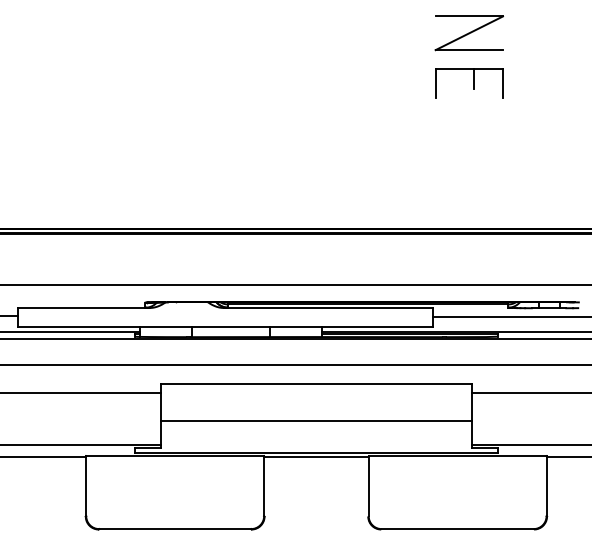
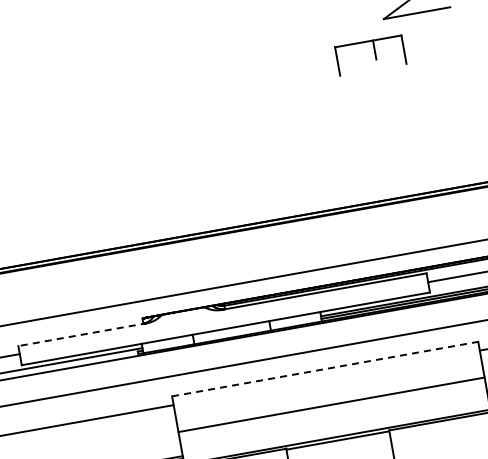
part: (469, 83) -> (370, 55), moved
line: (84, 307) -> (83, 334), solid -> dashed
line: (316, 384) -> (325, 369), solid -> dashed

